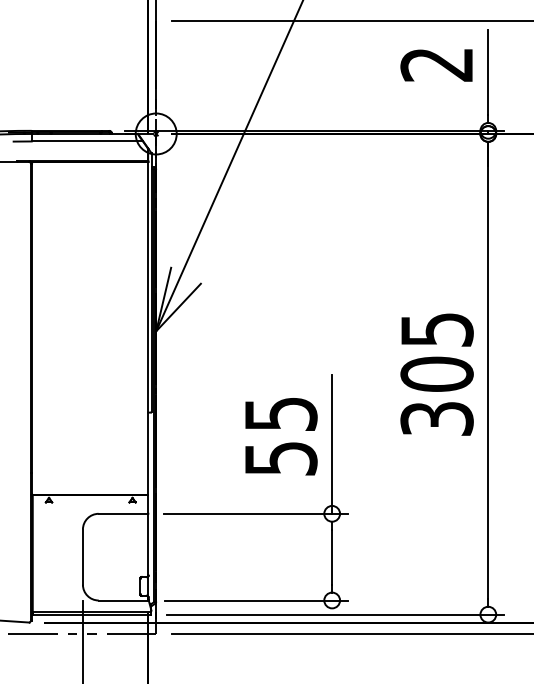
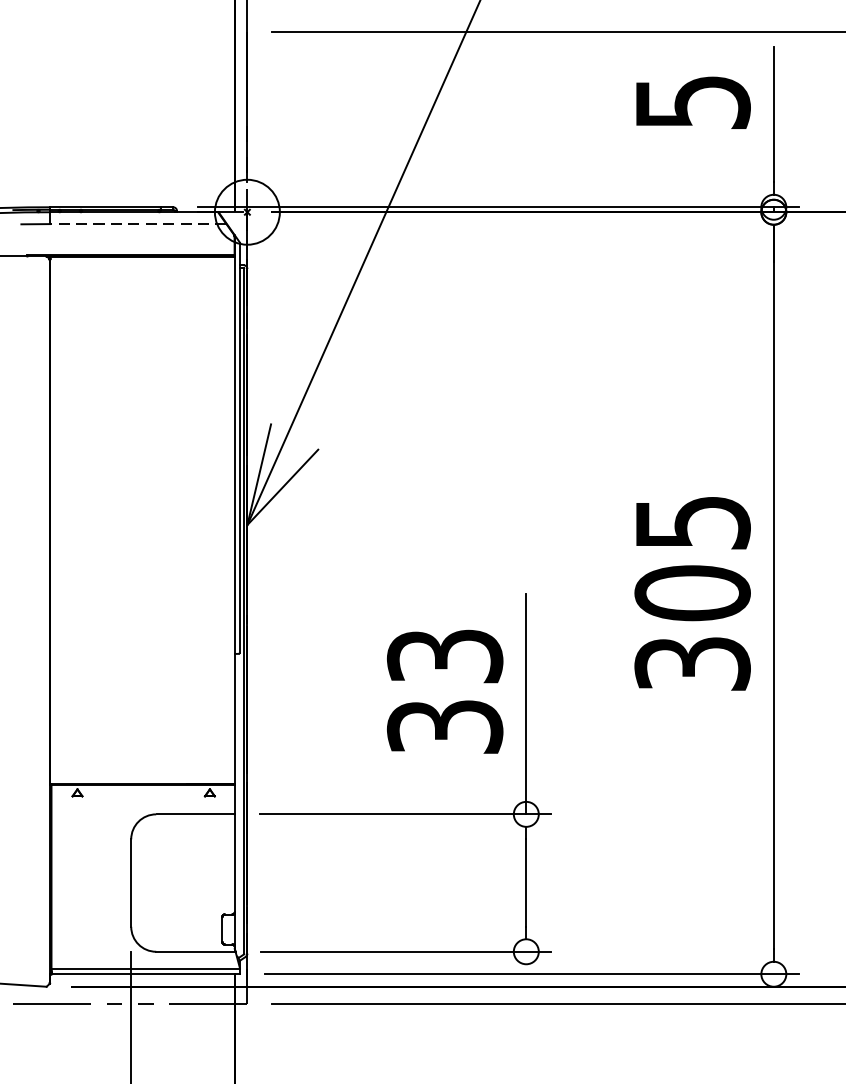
text: (436, 64) -> (691, 102), 2 -> 5
line: (87, 141) -> (138, 224), solid -> dashed
text: (280, 436) -> (444, 691), 55 -> 33

